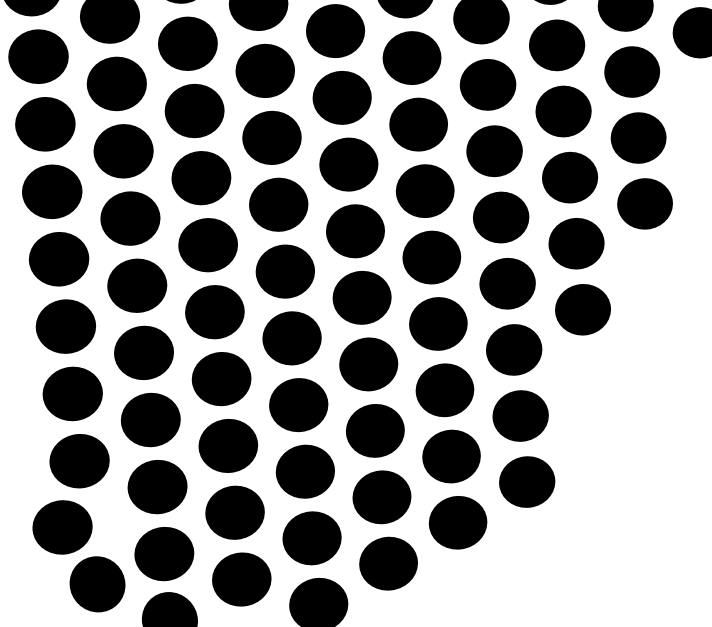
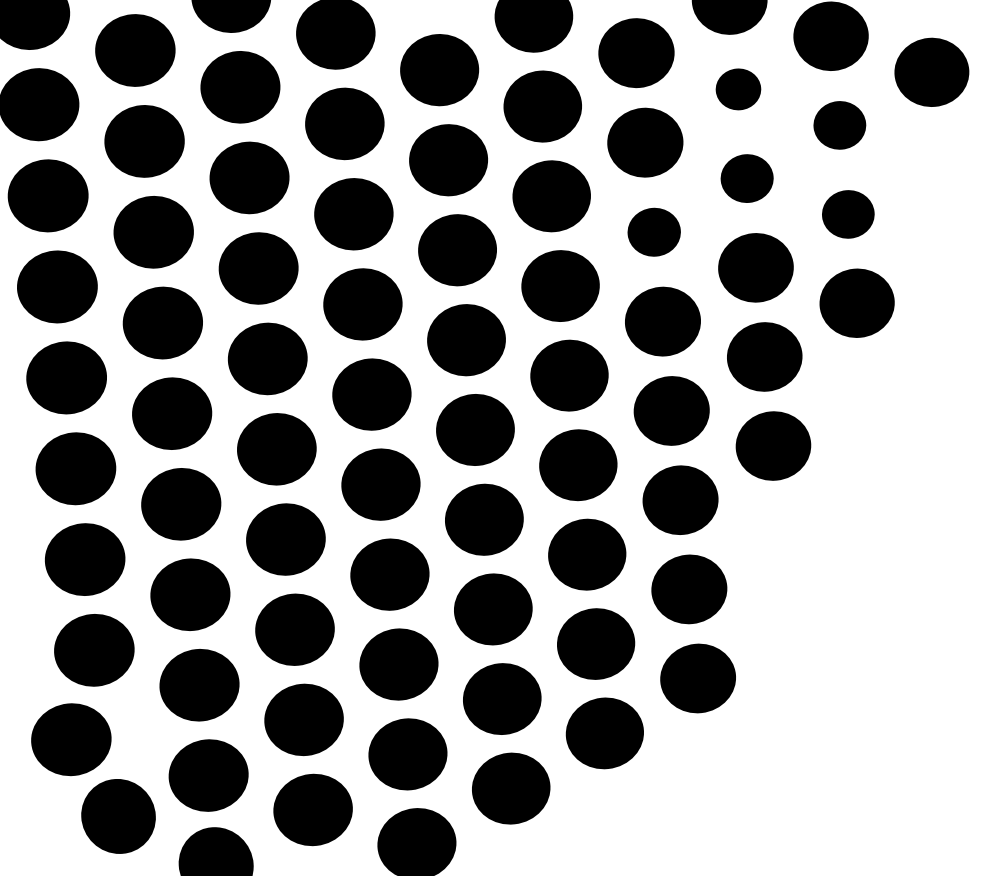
part: (557, 45) -> (738, 89), size x0.6
part: (631, 72) -> (839, 125), size x0.7
part: (563, 111) -> (746, 178), size x0.7
part: (637, 138) -> (847, 214), size x0.7
part: (494, 151) -> (654, 232), size x0.7

